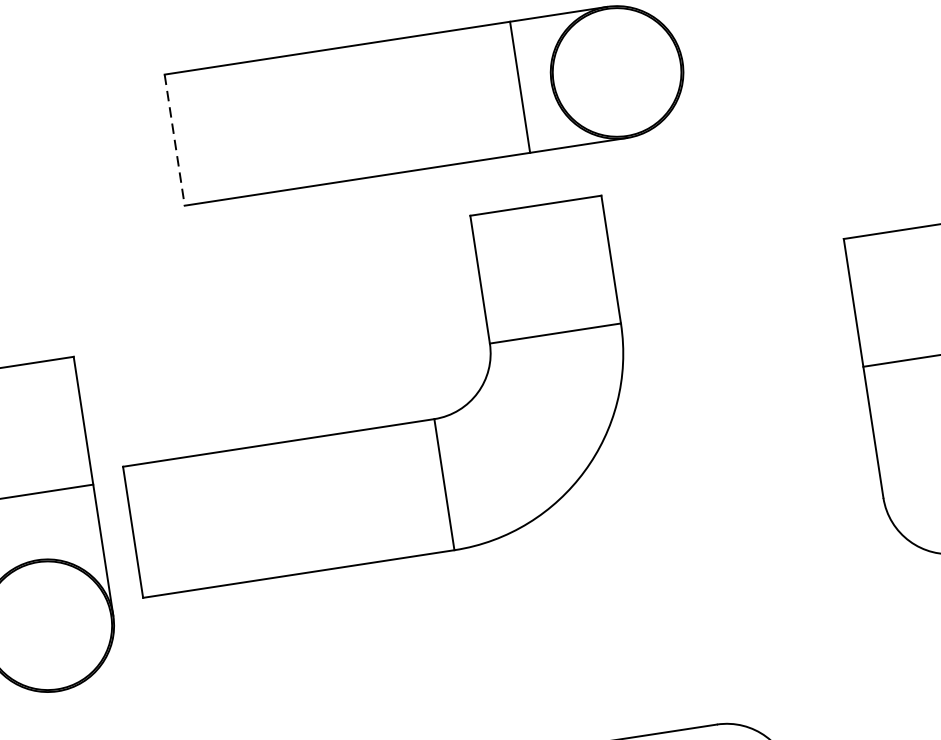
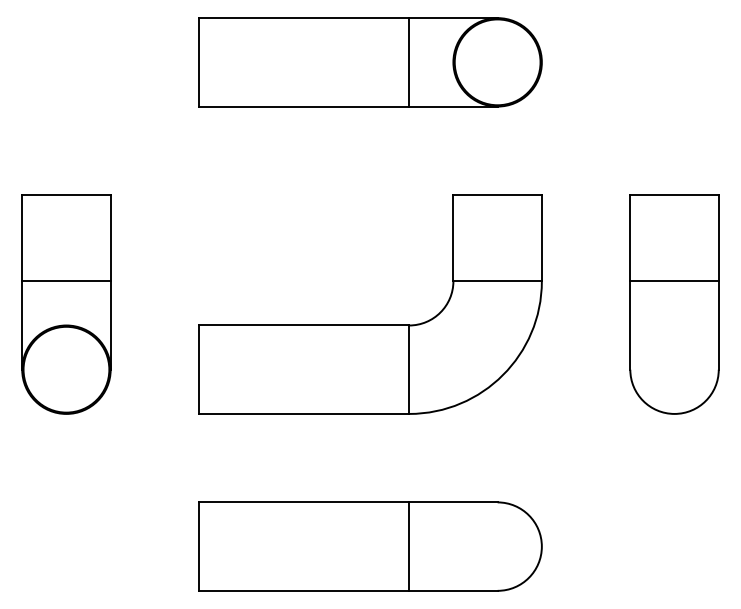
line: (520, 87) -> (409, 62), moved
line: (175, 140) -> (199, 62), dashed -> solid
part: (376, 426) -> (370, 324), moved

